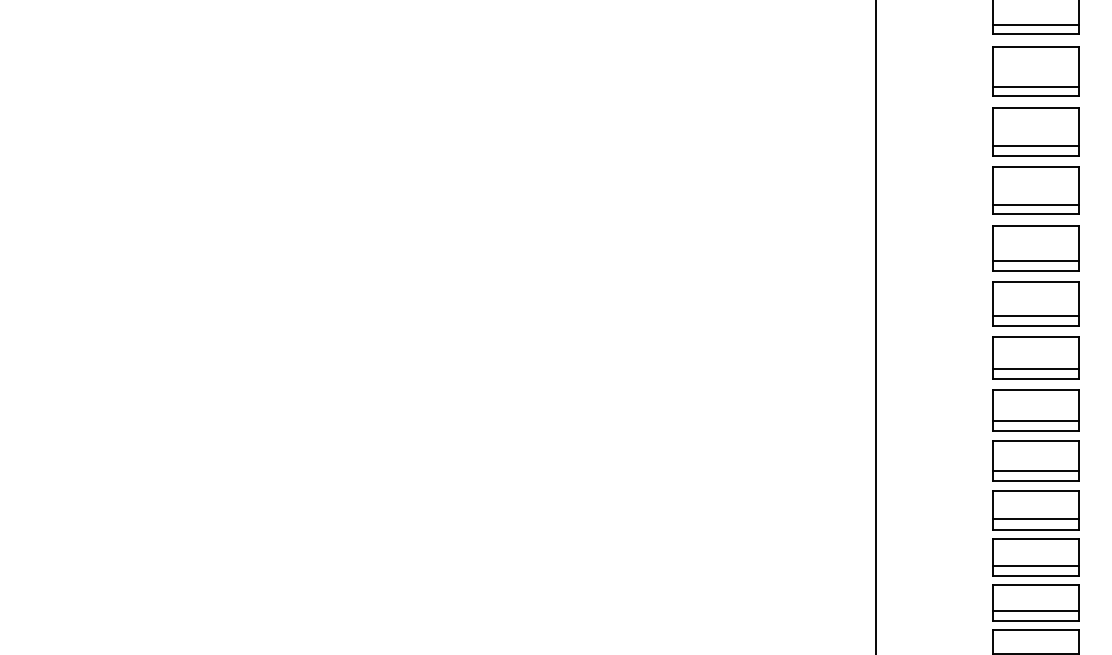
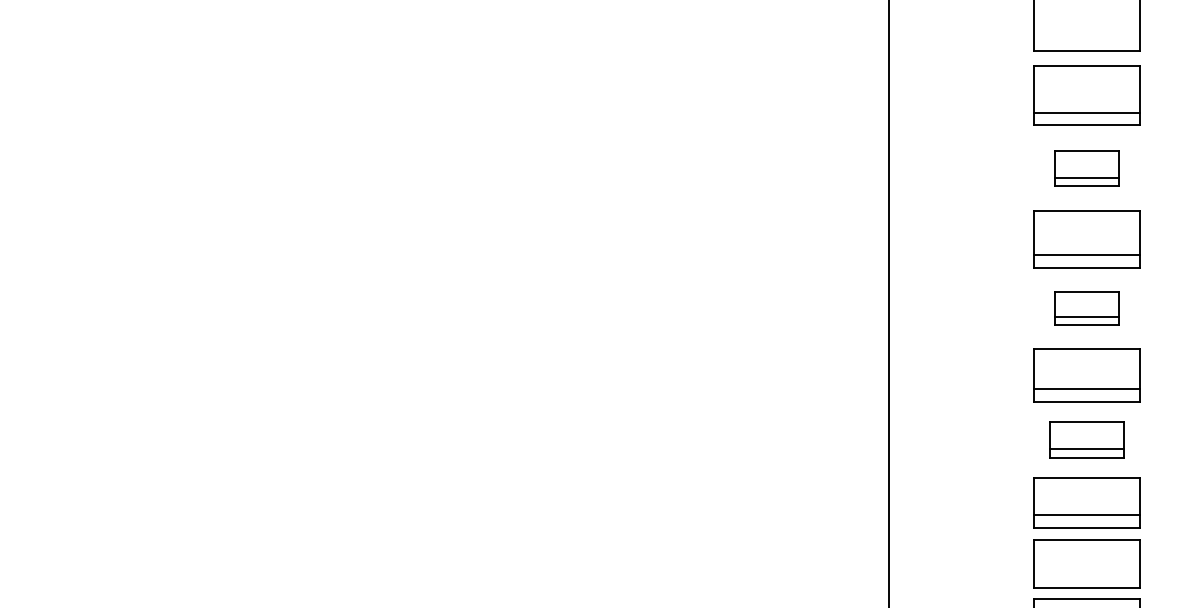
line: (1035, 86) -> (1086, 39), removed
part: (1035, 190) -> (1086, 167), size x0.6
part: (1035, 303) -> (1086, 307), size x0.6
part: (1035, 410) -> (1086, 440), size x0.7
line: (1035, 519) -> (1086, 575), removed

